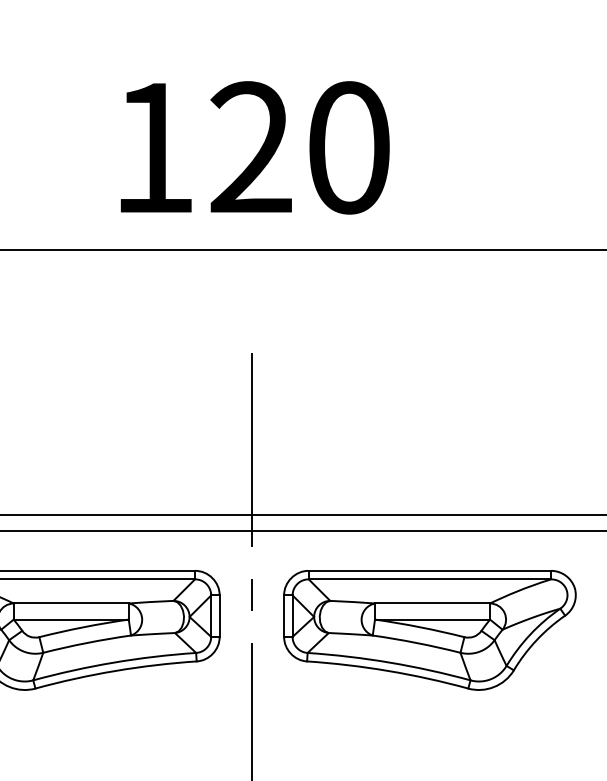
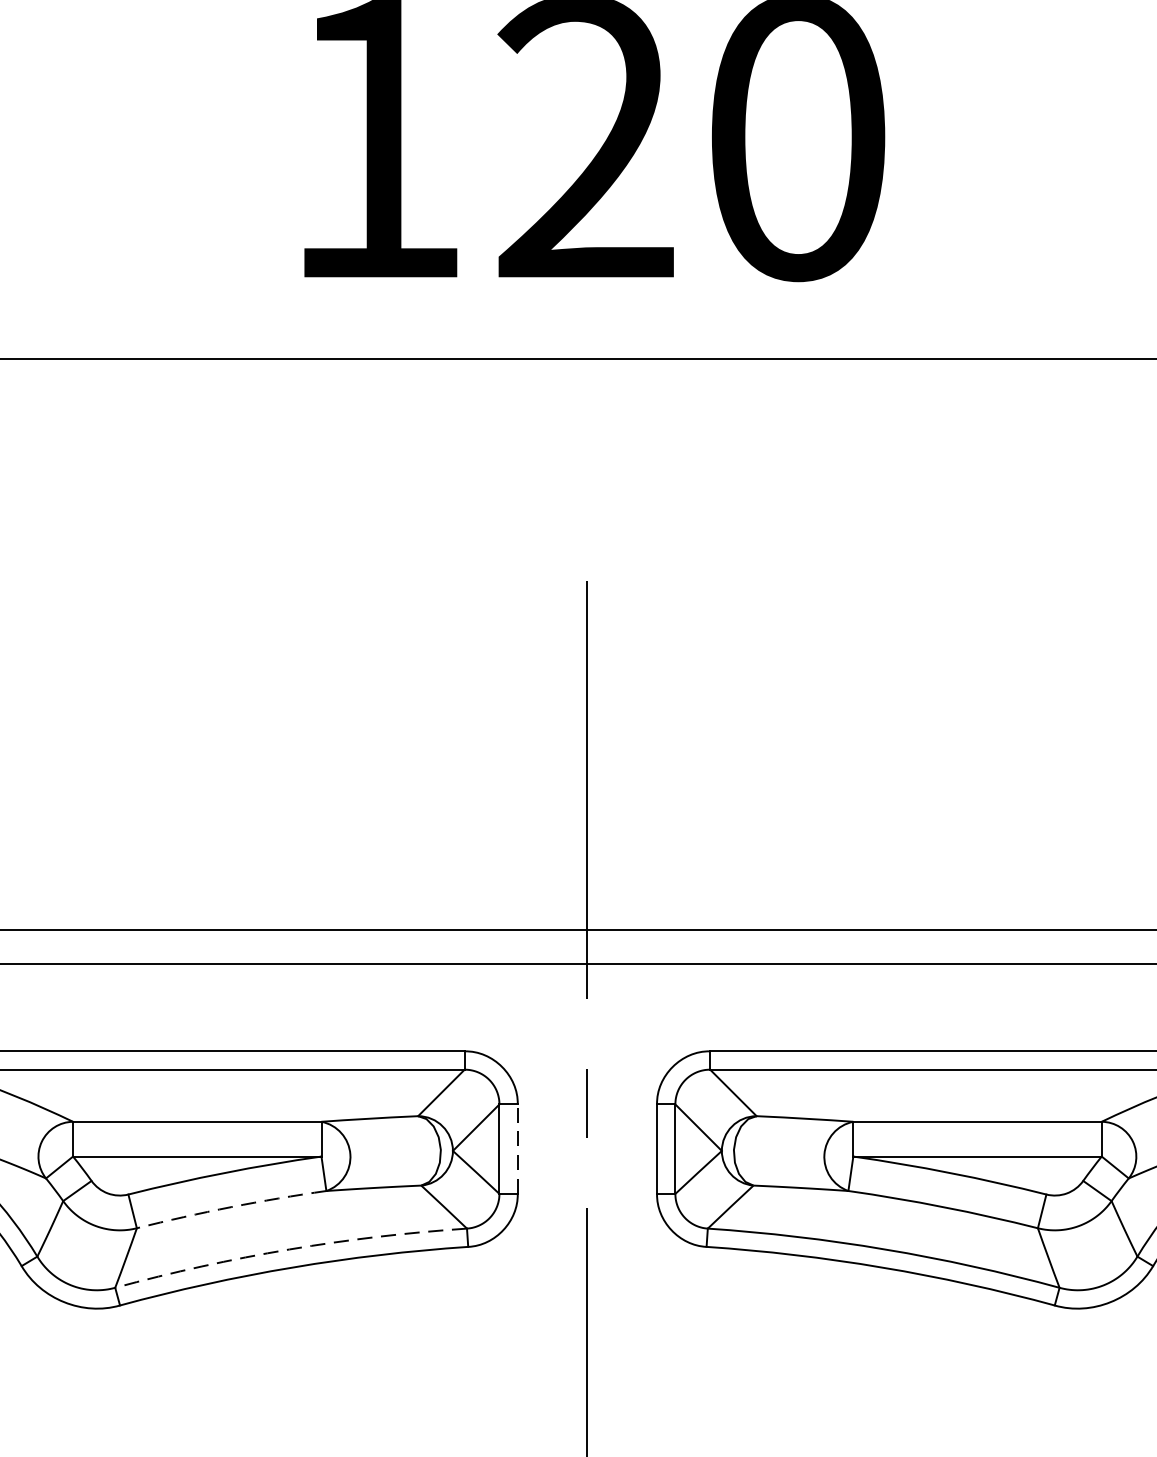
line: (219, 616) -> (517, 1149), solid -> dashed
arc: (86, 643) -> (230, 1208), solid -> dashed
arc: (114, 662) -> (290, 1249), solid -> dashed

